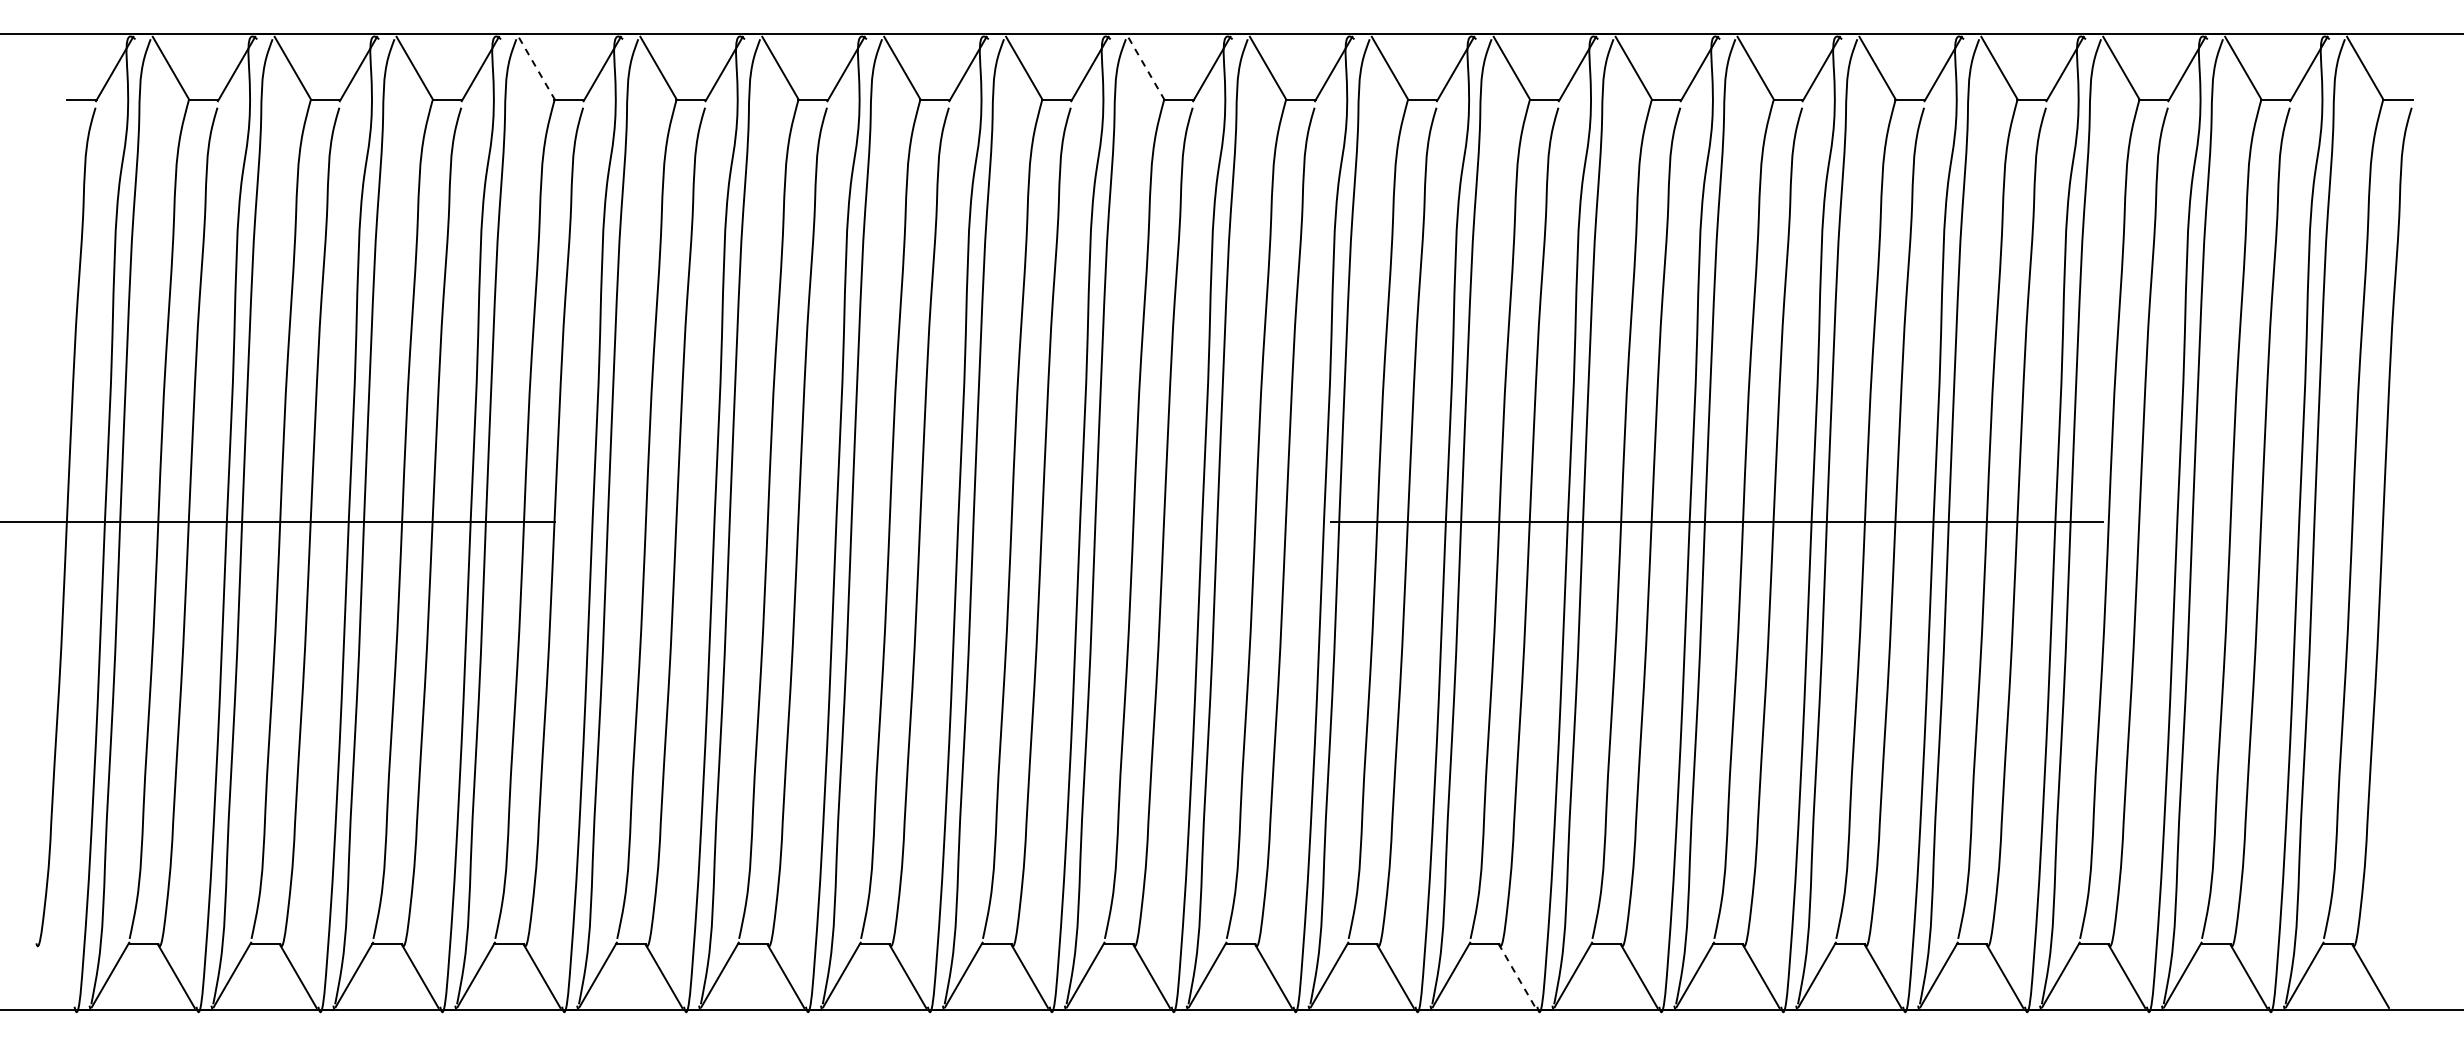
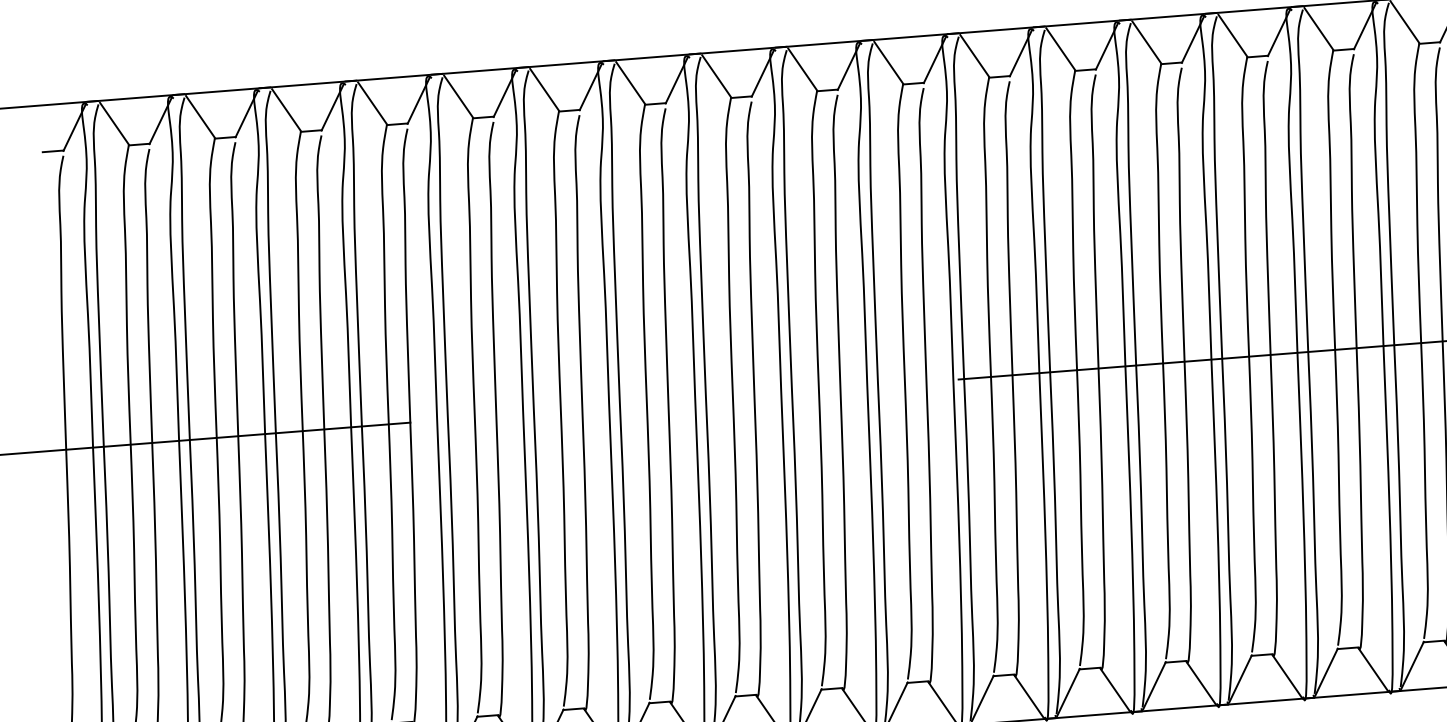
line: (536, 68) -> (372, 103), dashed -> solid
line: (1146, 68) -> (802, 69), dashed -> solid
line: (1516, 975) -> (1114, 689), dashed -> solid

